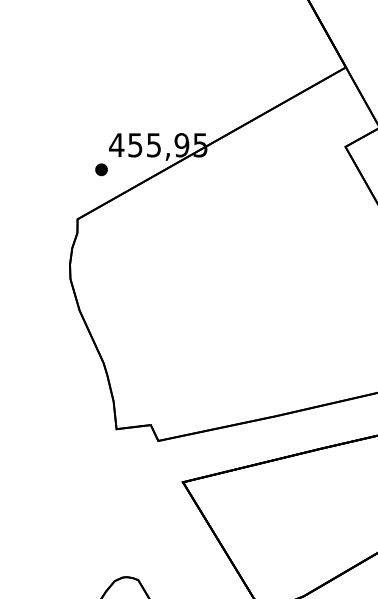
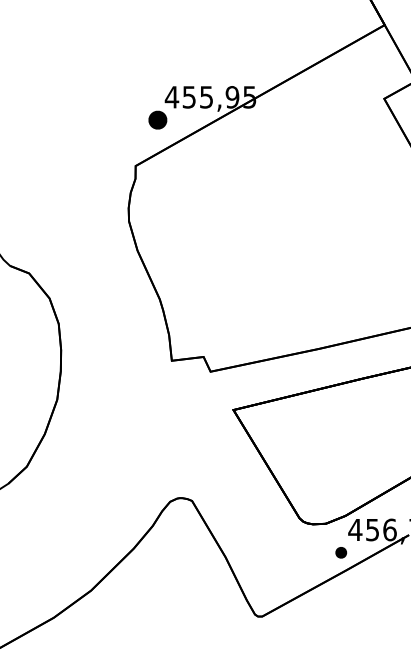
part: (101, 169) -> (157, 119), size x1.6

